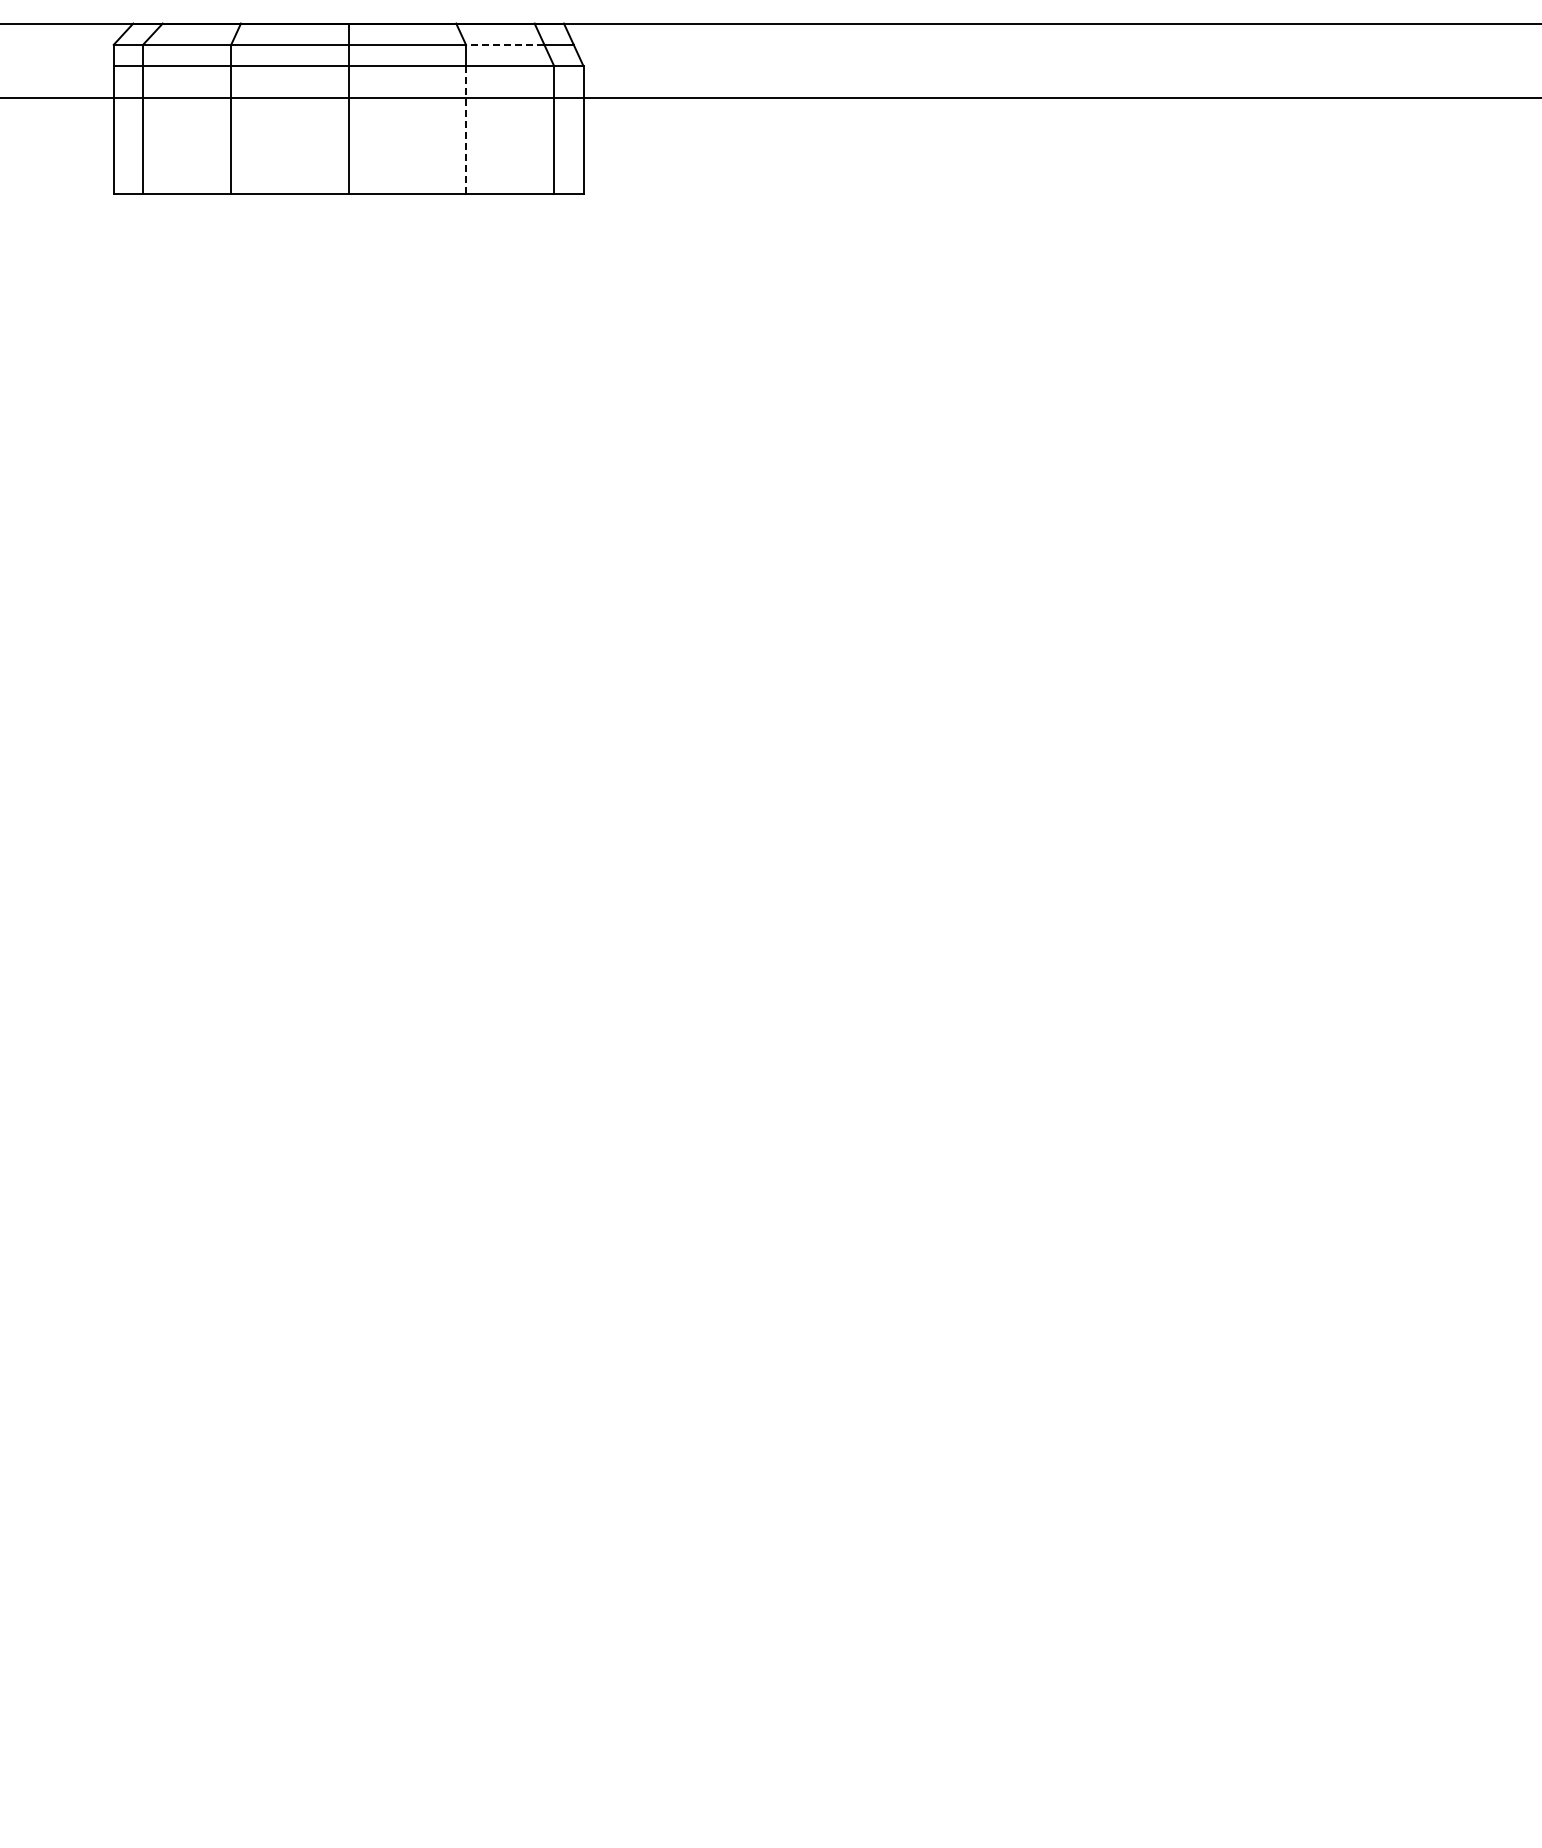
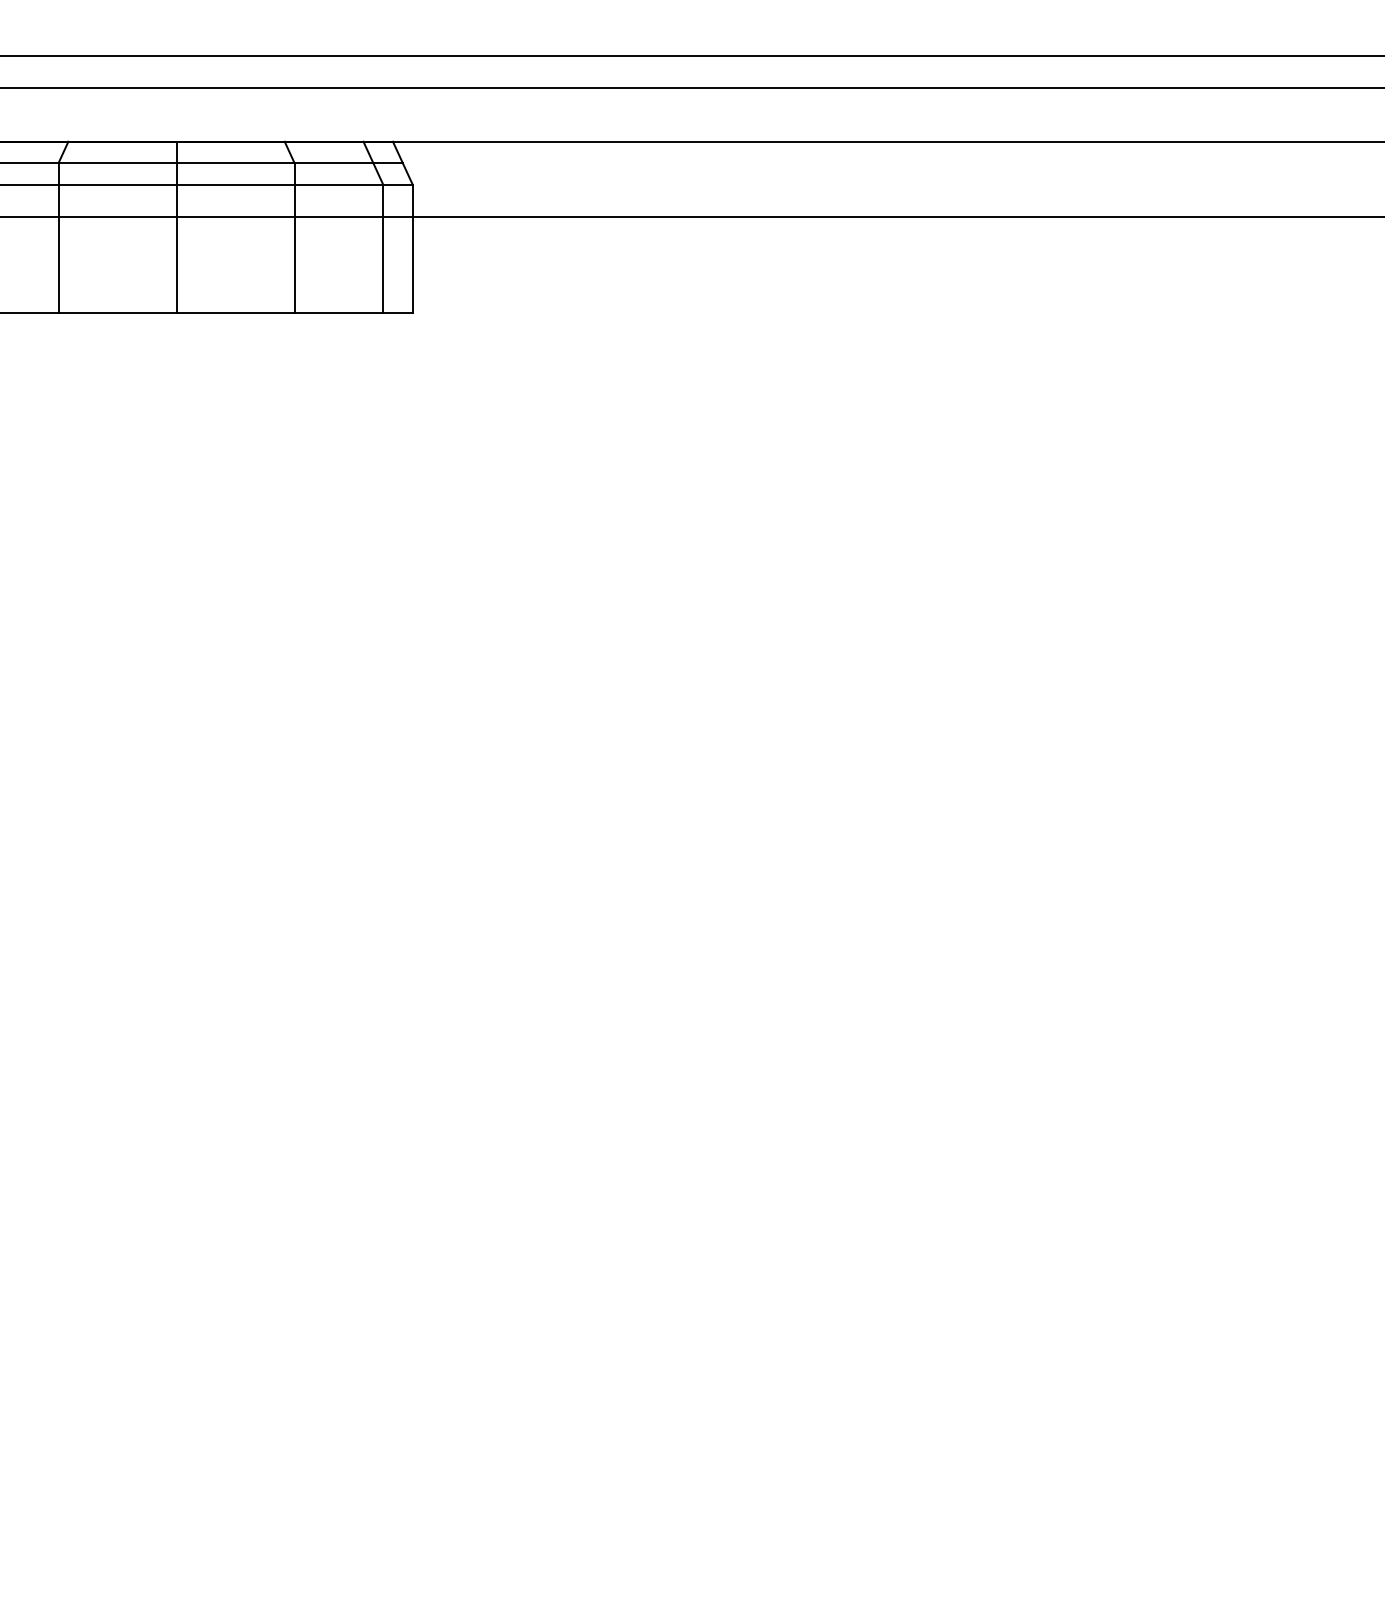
line: (504, 44) -> (333, 162), dashed -> solid
line: (466, 129) -> (295, 248), dashed -> solid

